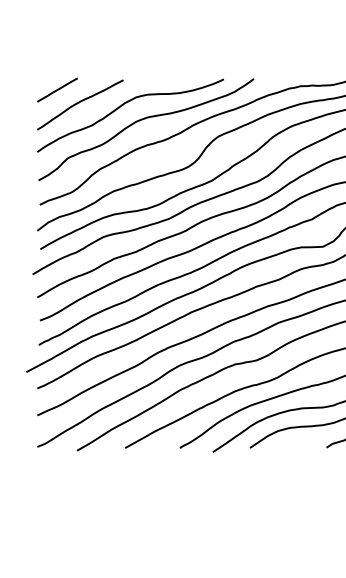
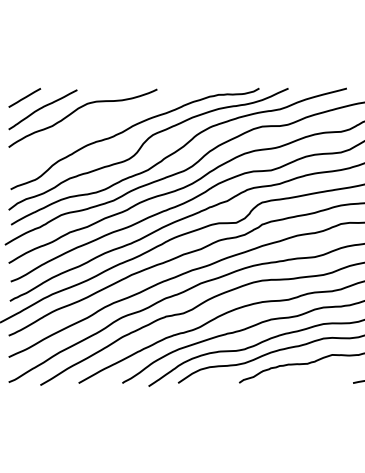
curve: (142, 120) -> (92, 122), removed

